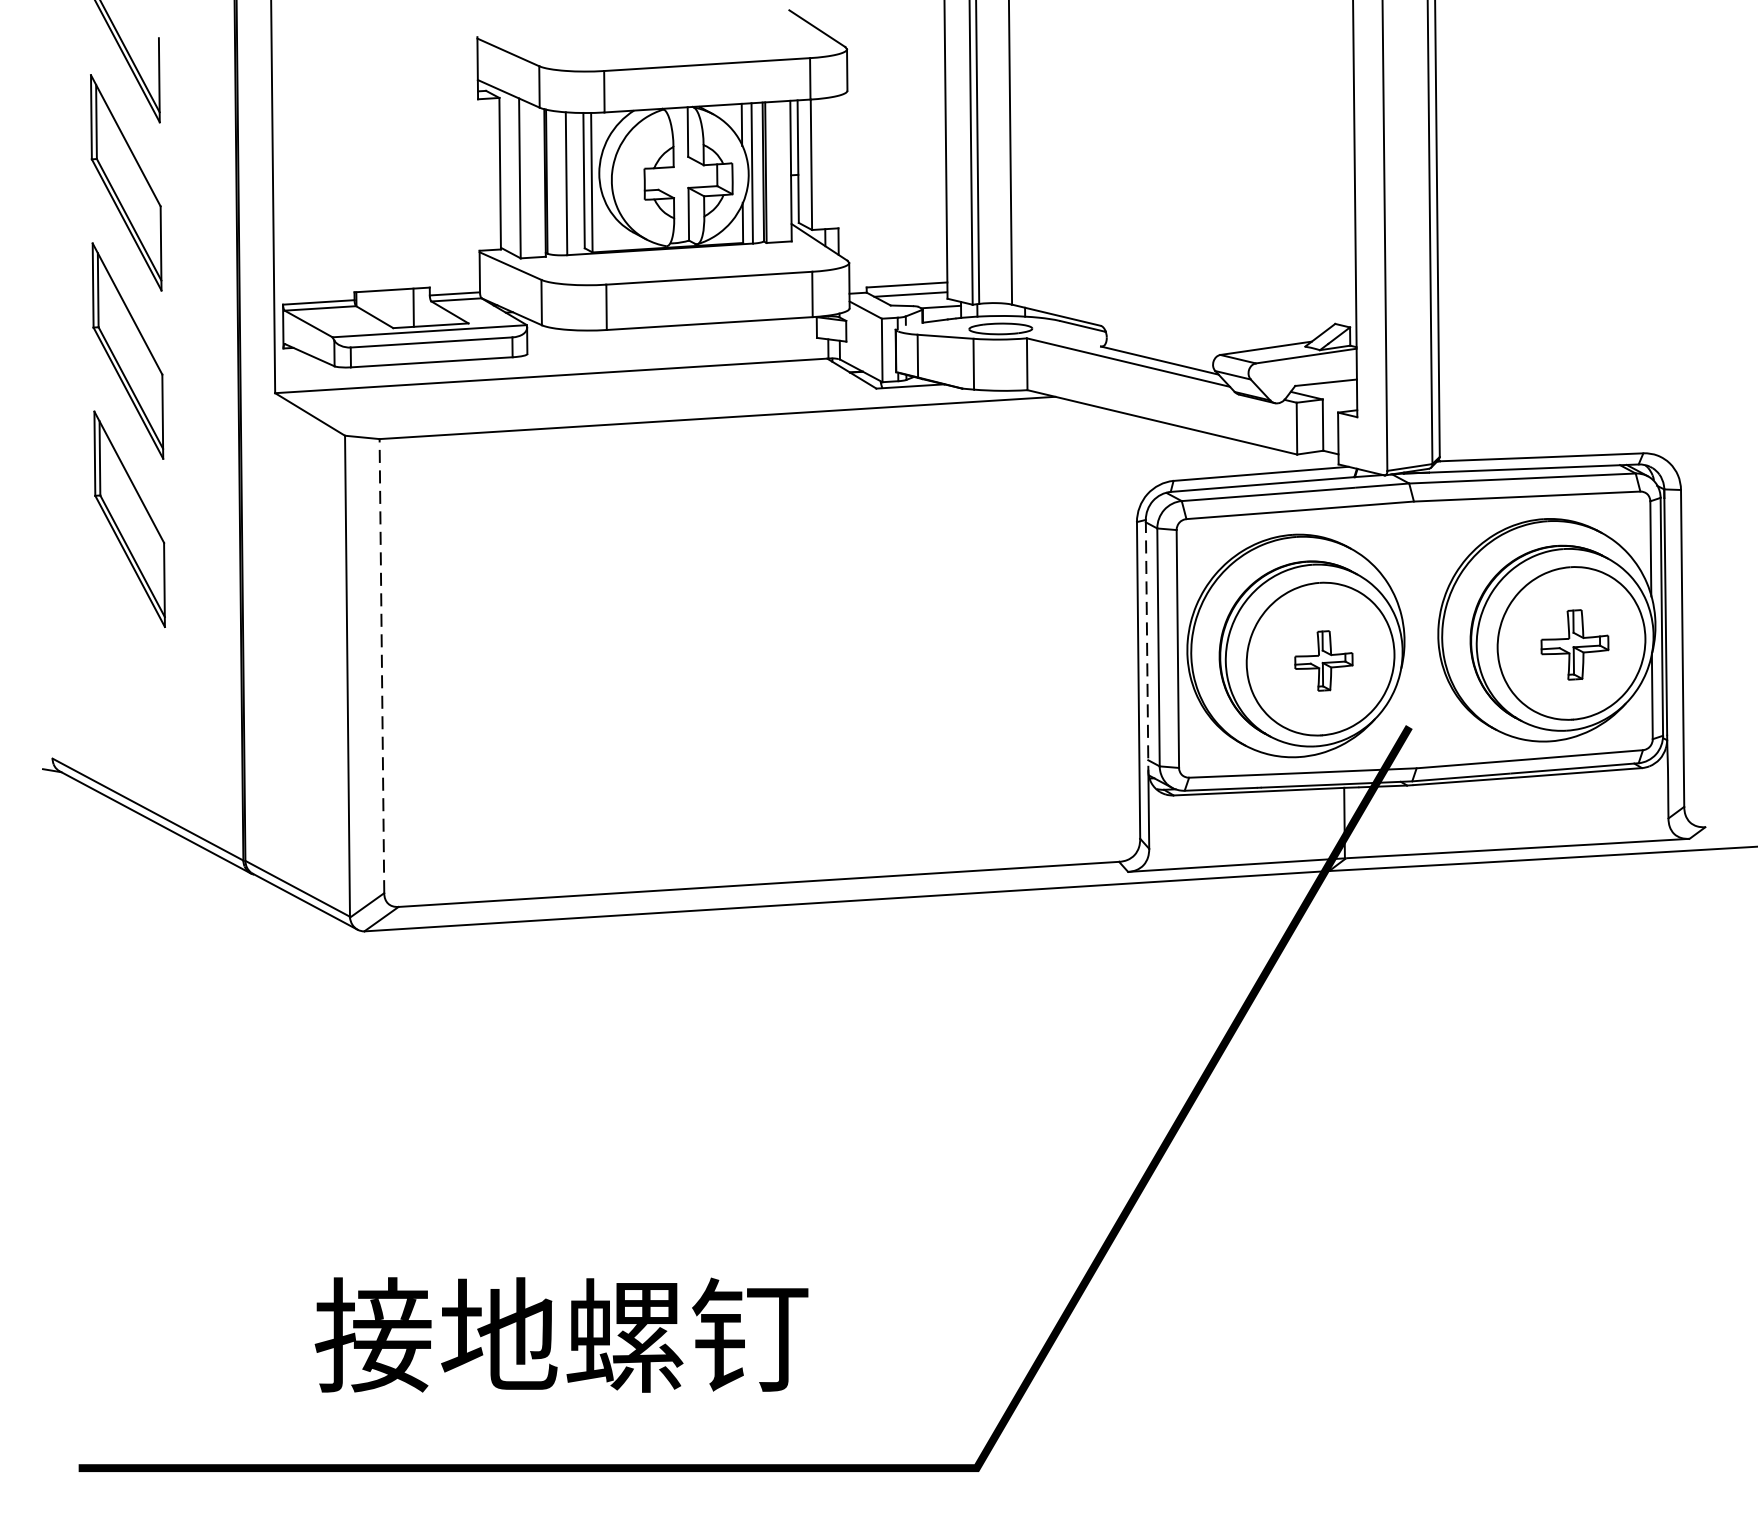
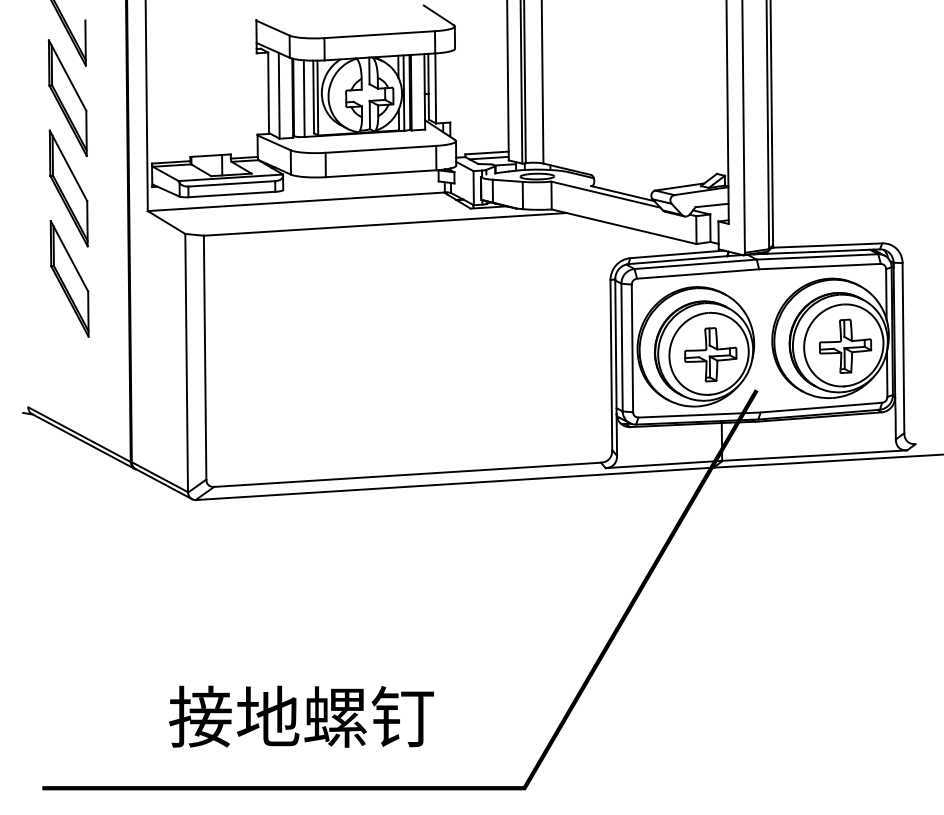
part: (1574, 643) -> (845, 345), size x1.43
line: (1146, 645) -> (615, 346), dashed -> solid
part: (1323, 660) -> (710, 354), size x1.67
line: (382, 665) -> (205, 357), dashed -> solid

